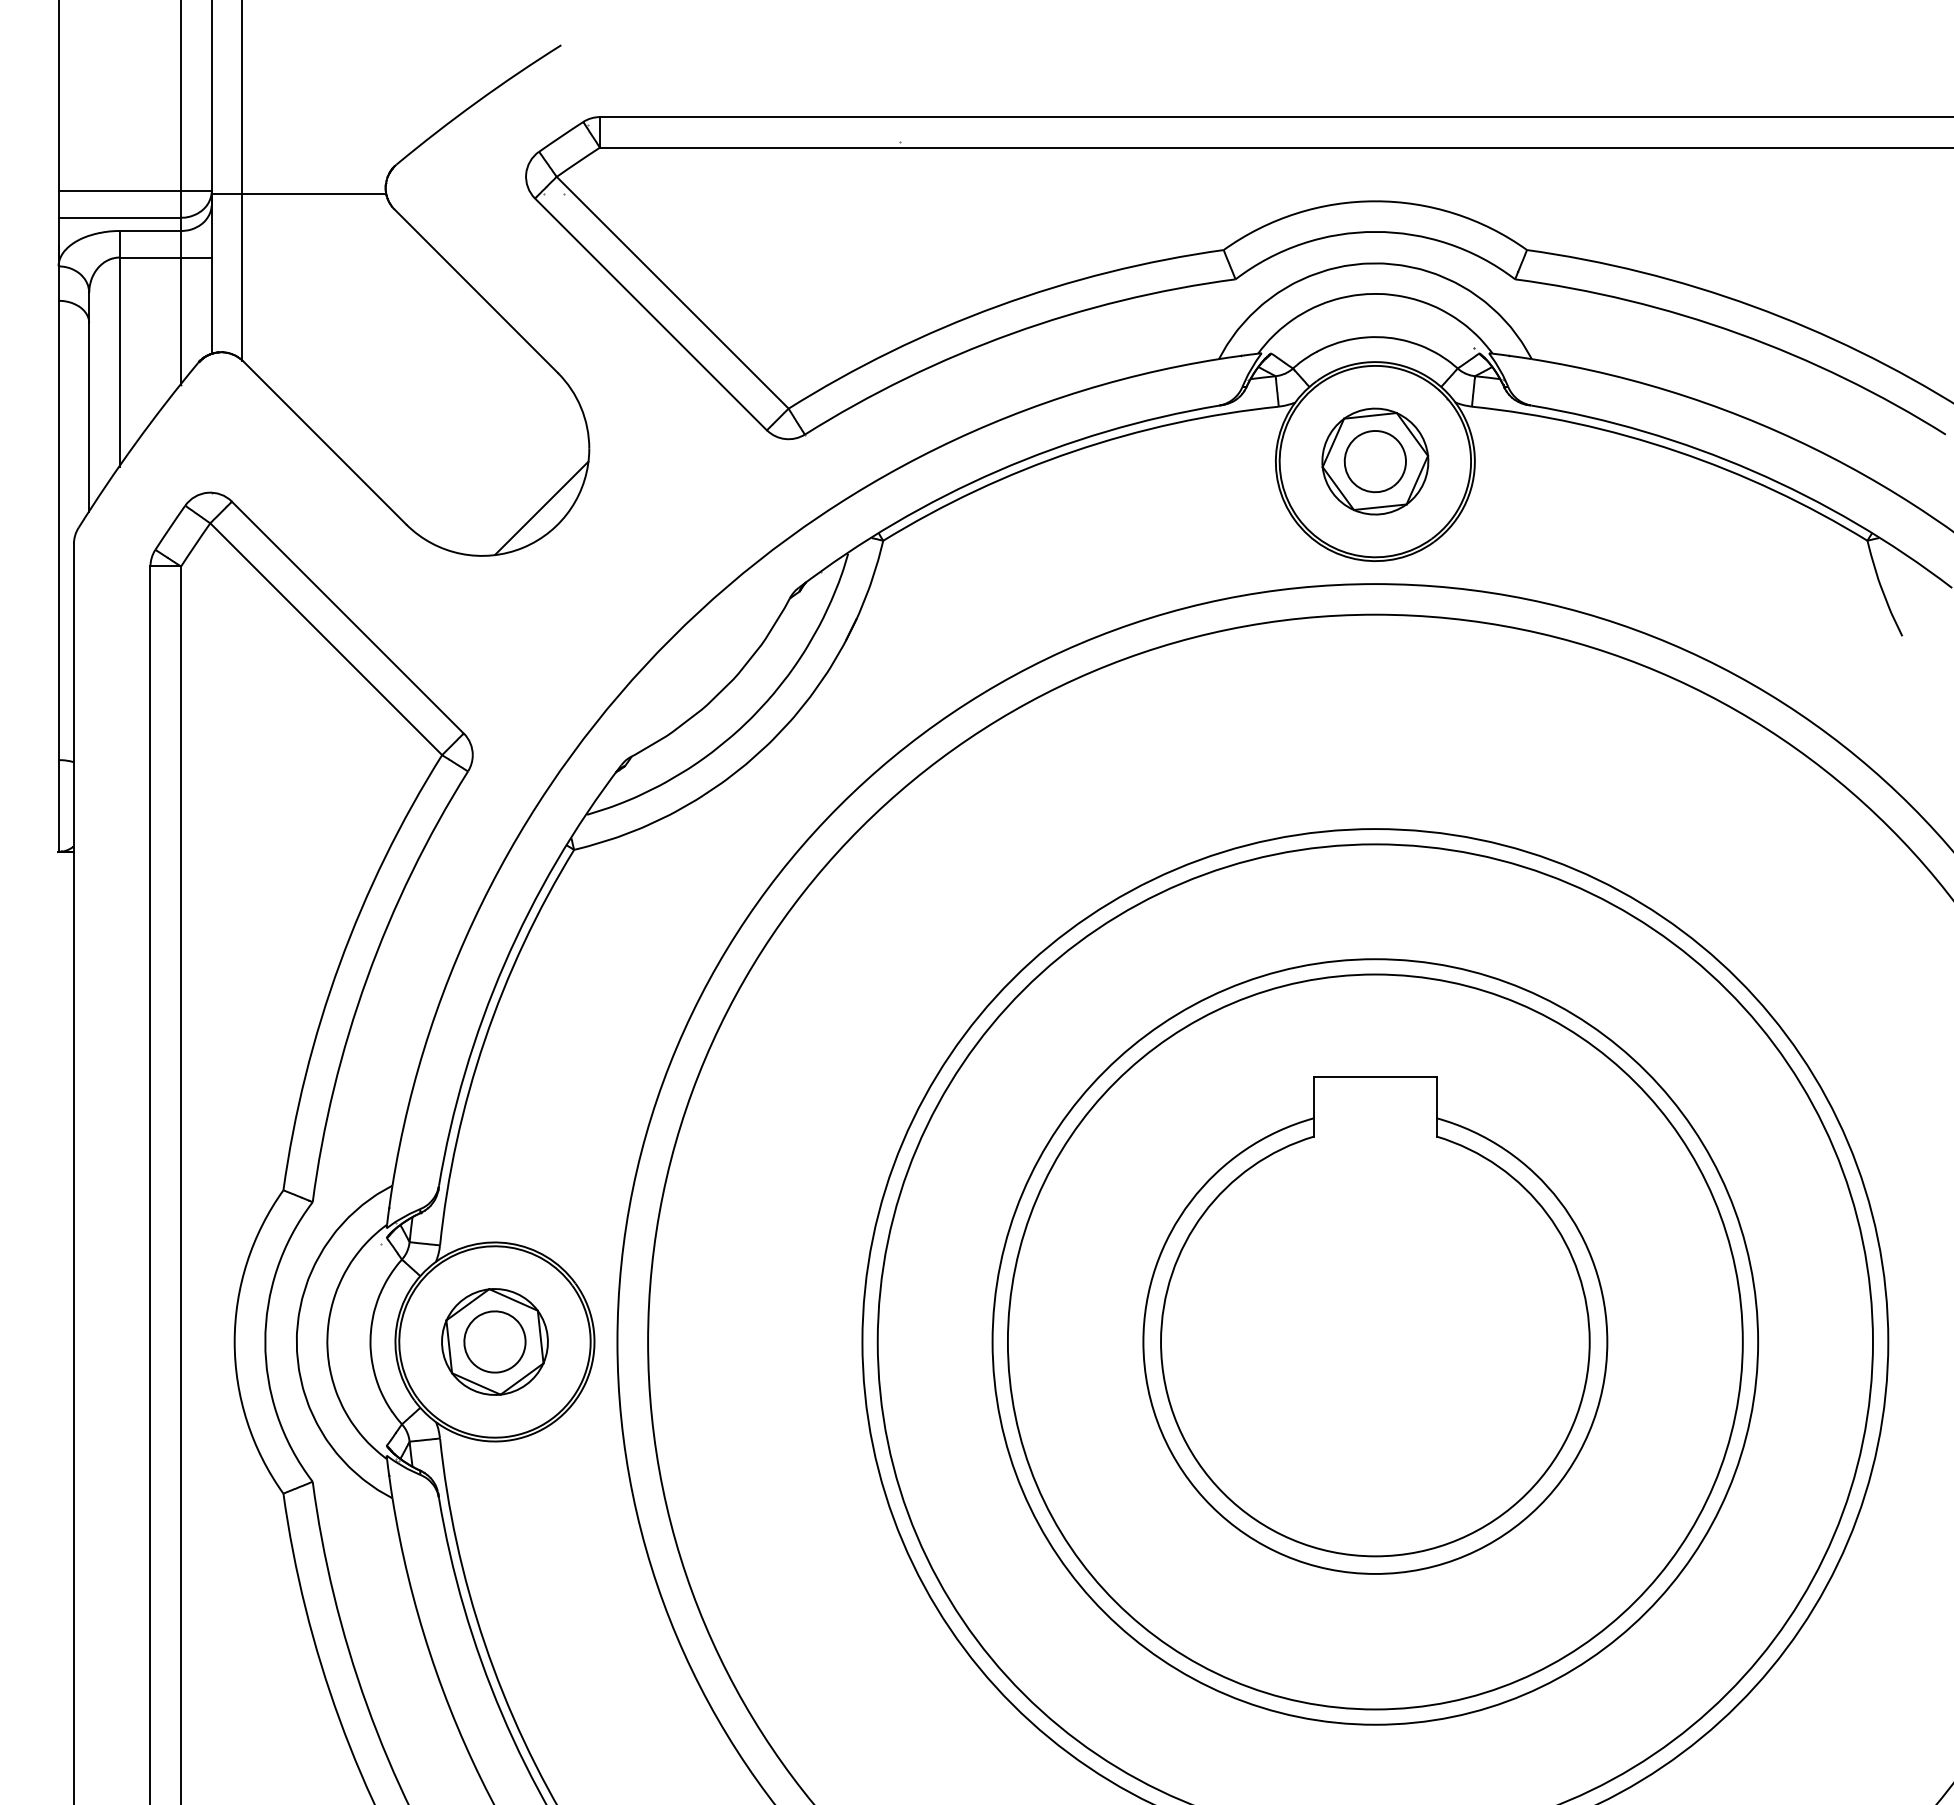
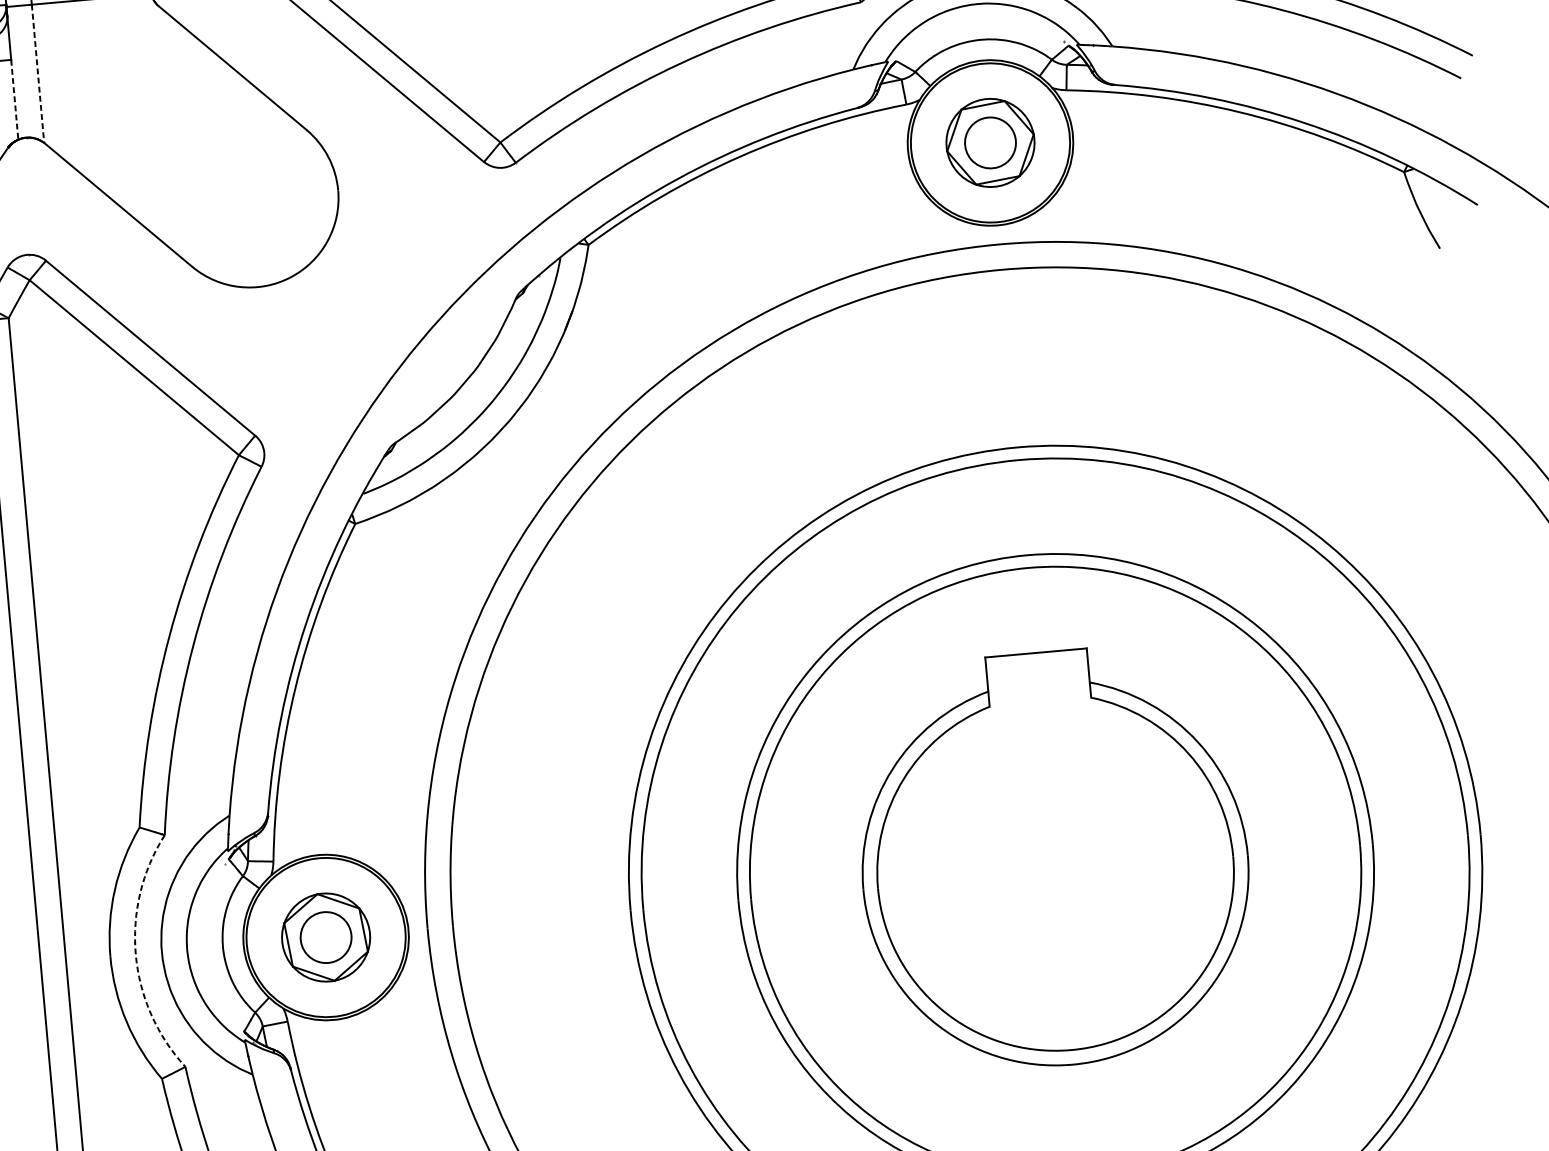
line: (242, 277) -> (38, 74), solid -> dashed
line: (211, 306) -> (14, 100), solid -> dashed
line: (541, 507) -> (302, 242), removed
arc: (265, 1341) -> (135, 954), solid -> dashed

